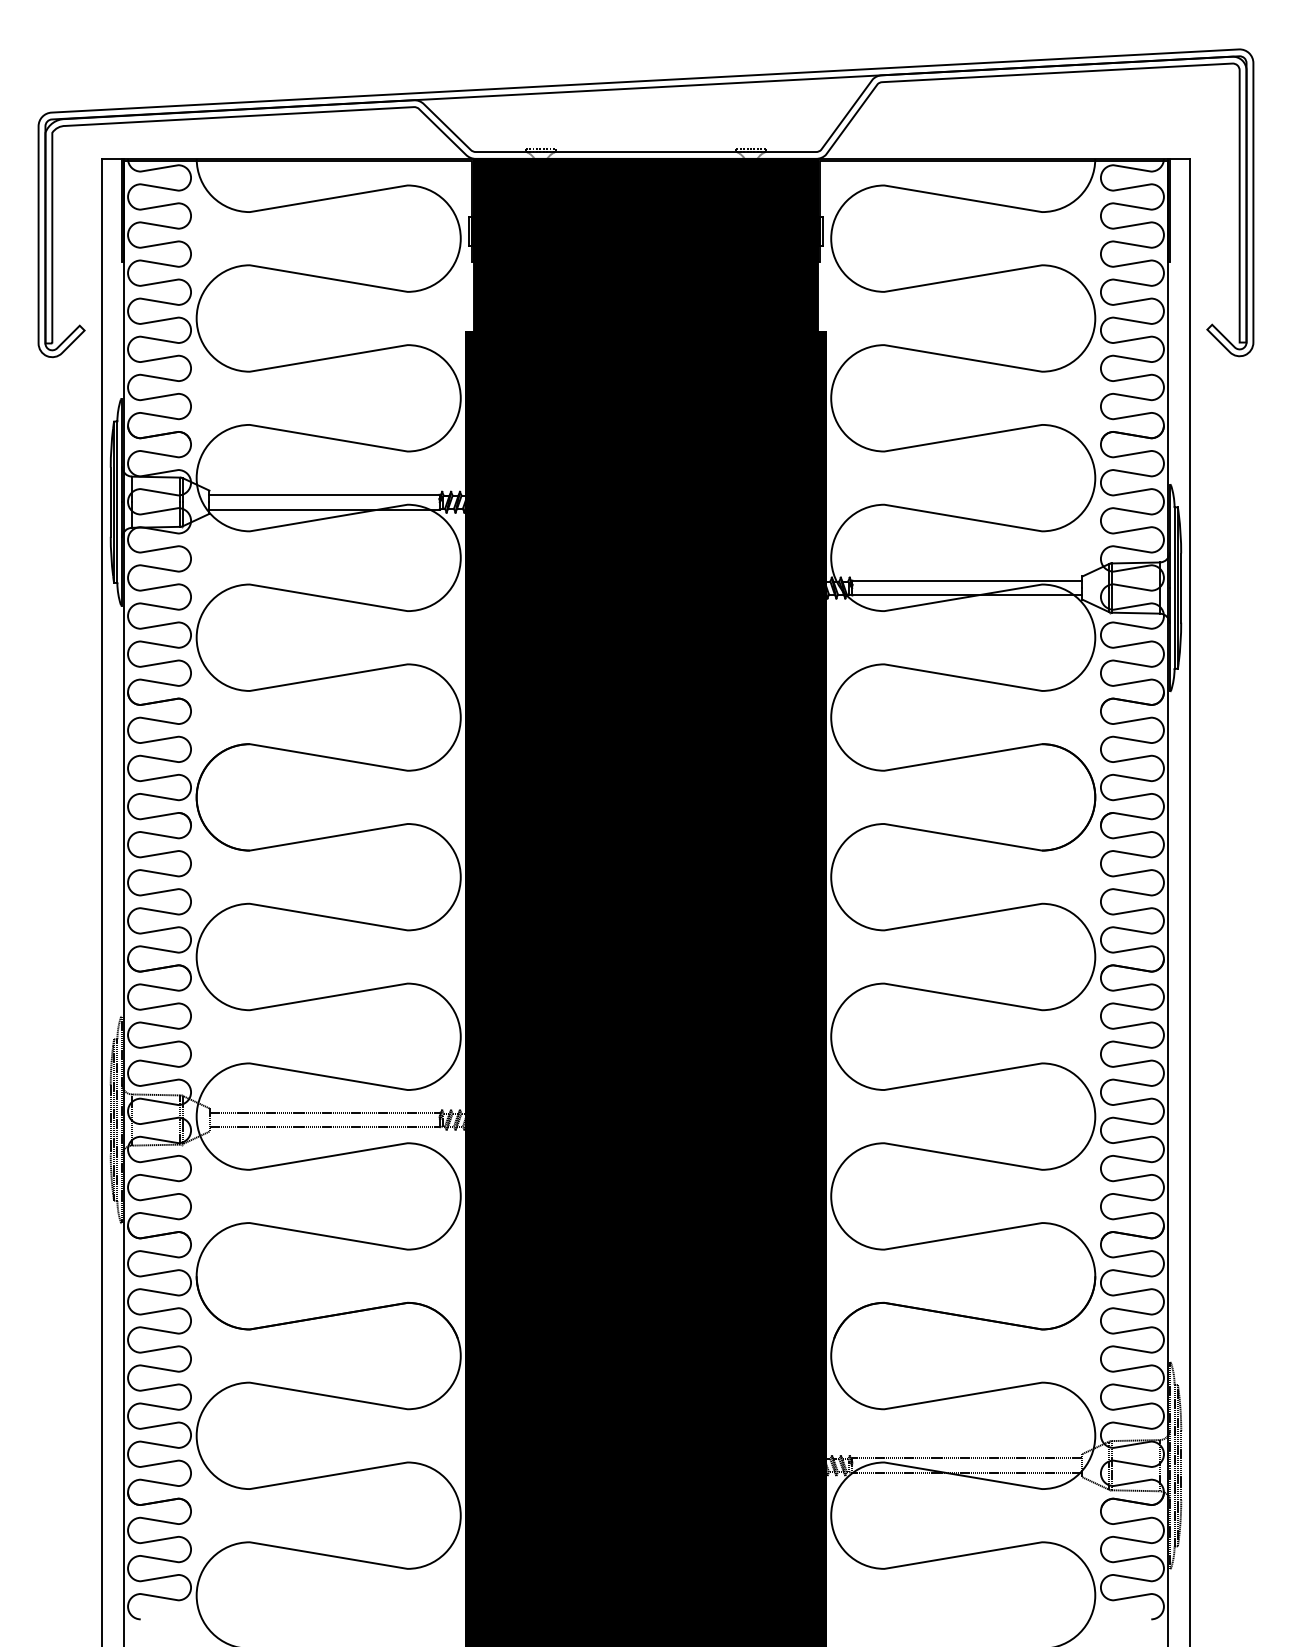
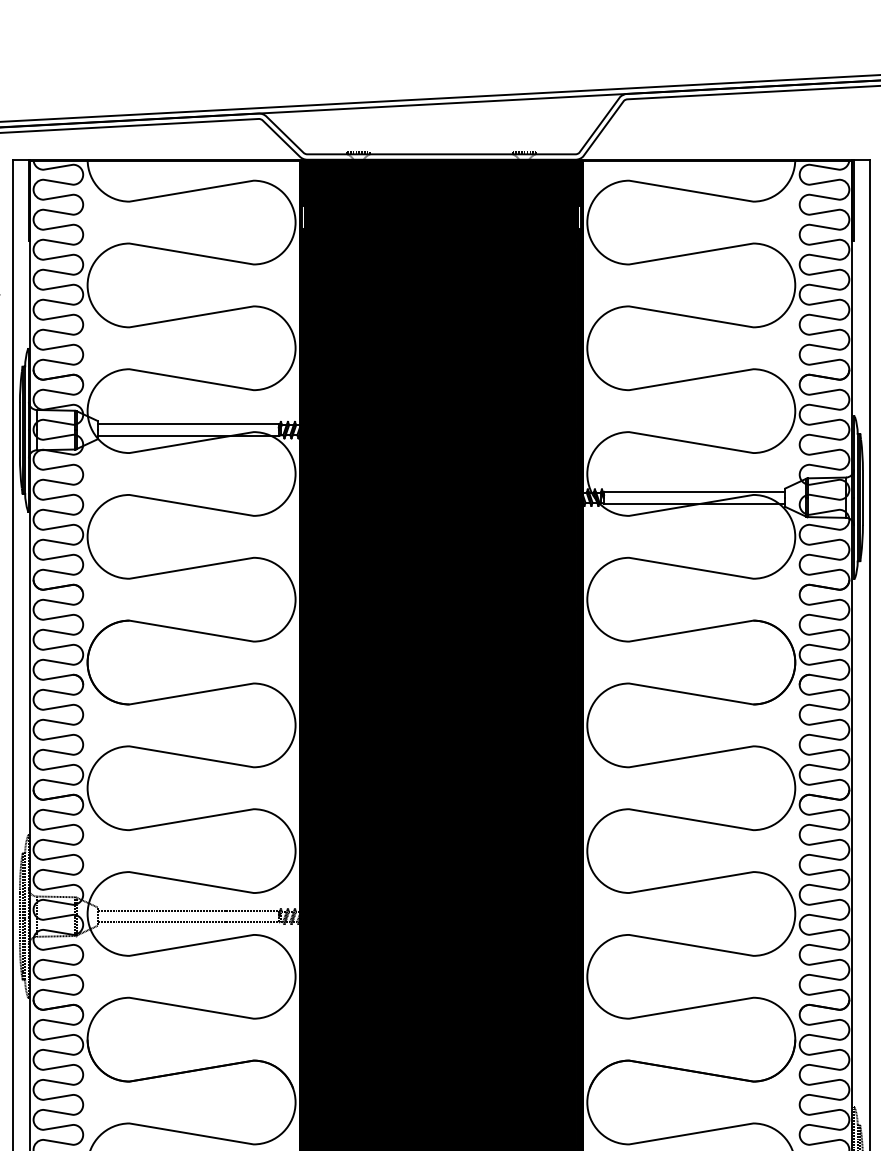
fill: (469, 245) -> (302, 227), added
fill: (821, 245) -> (579, 227), added

